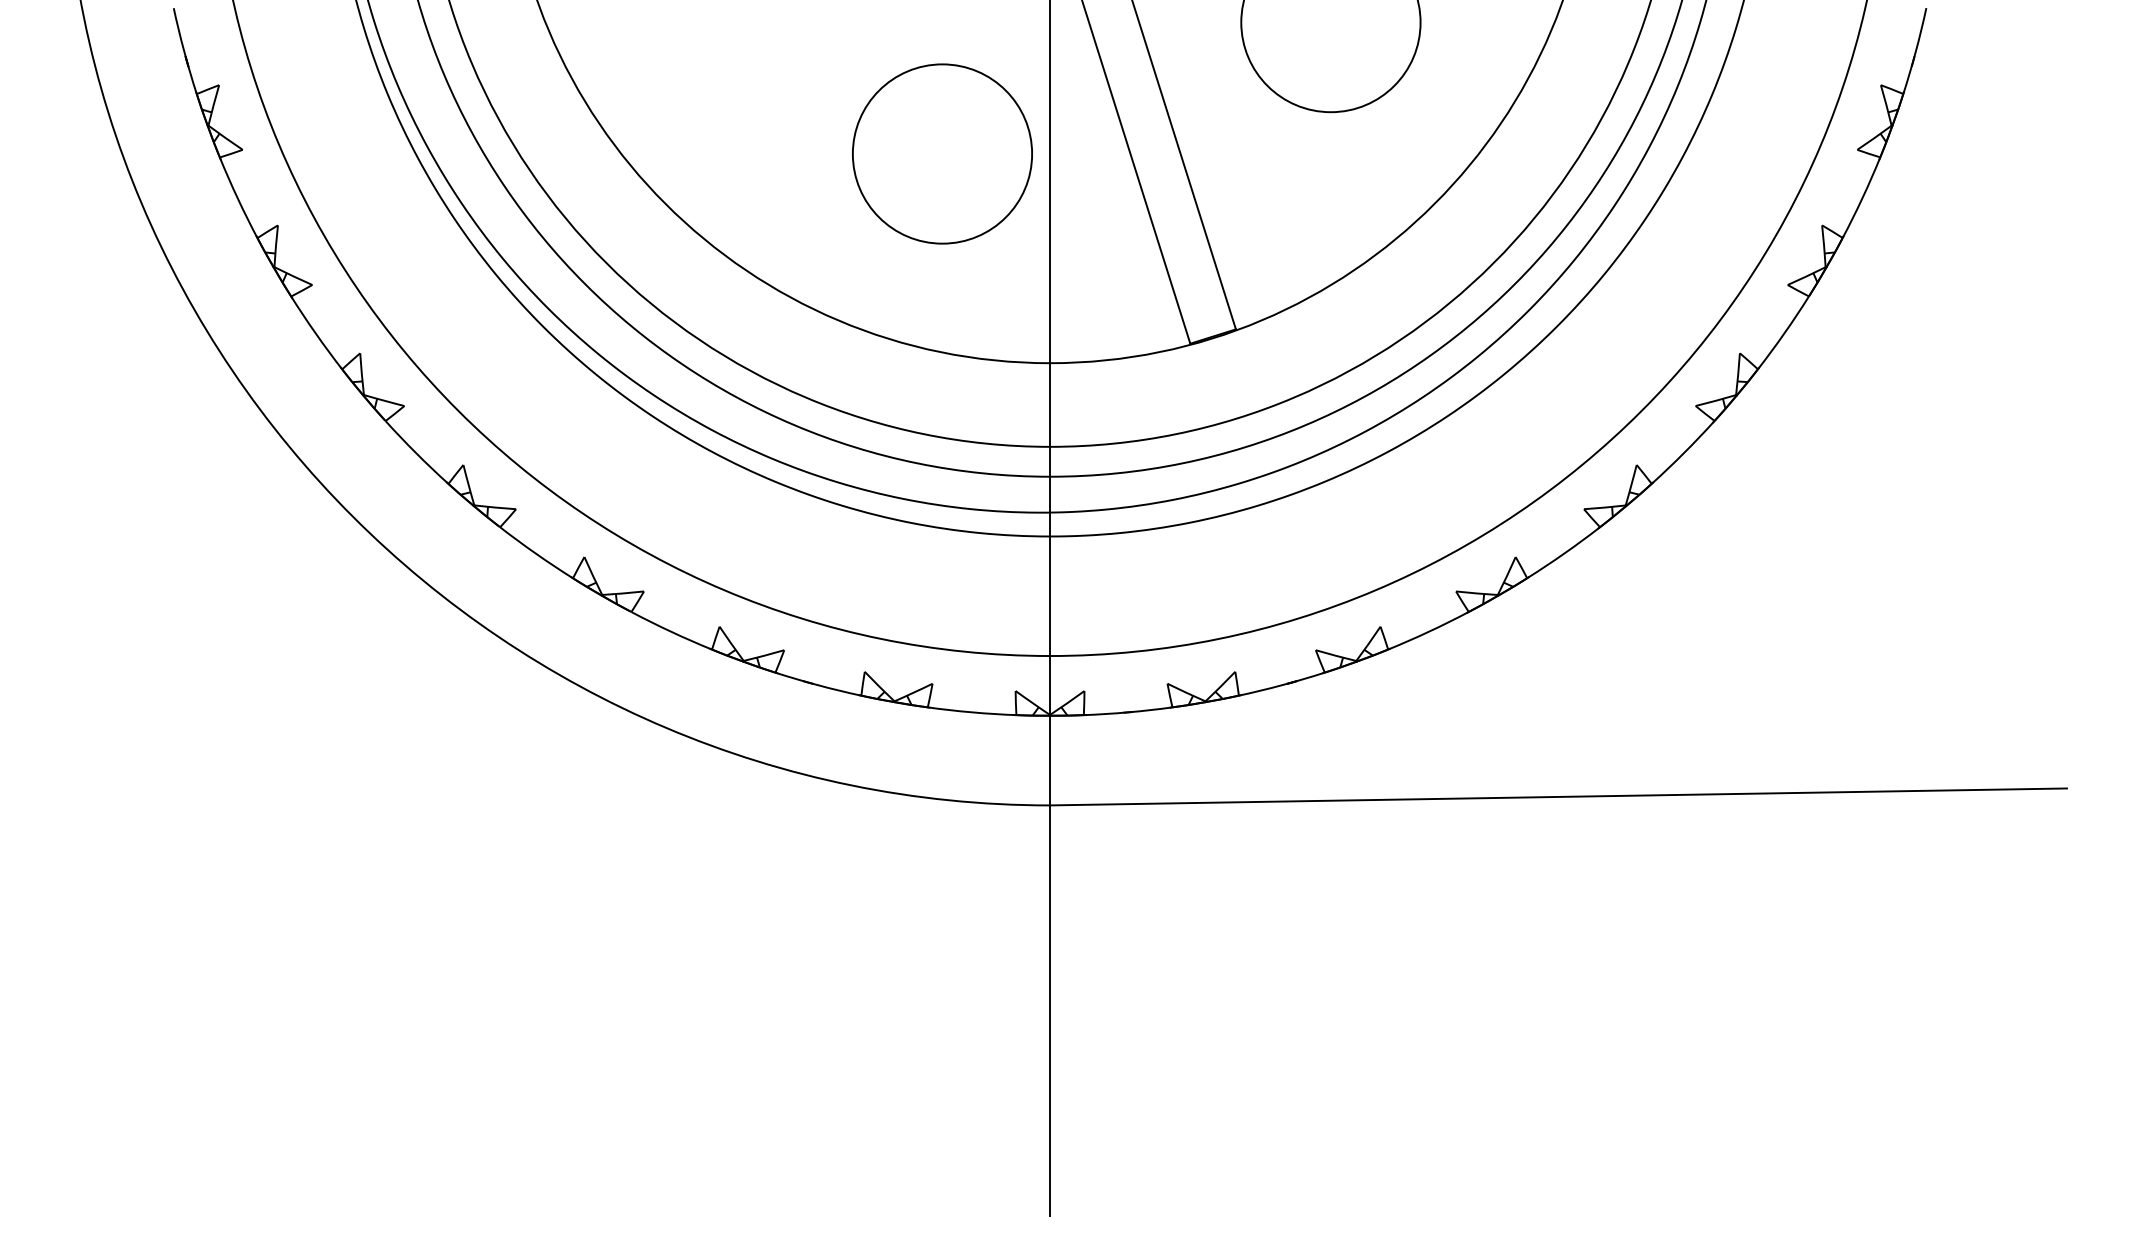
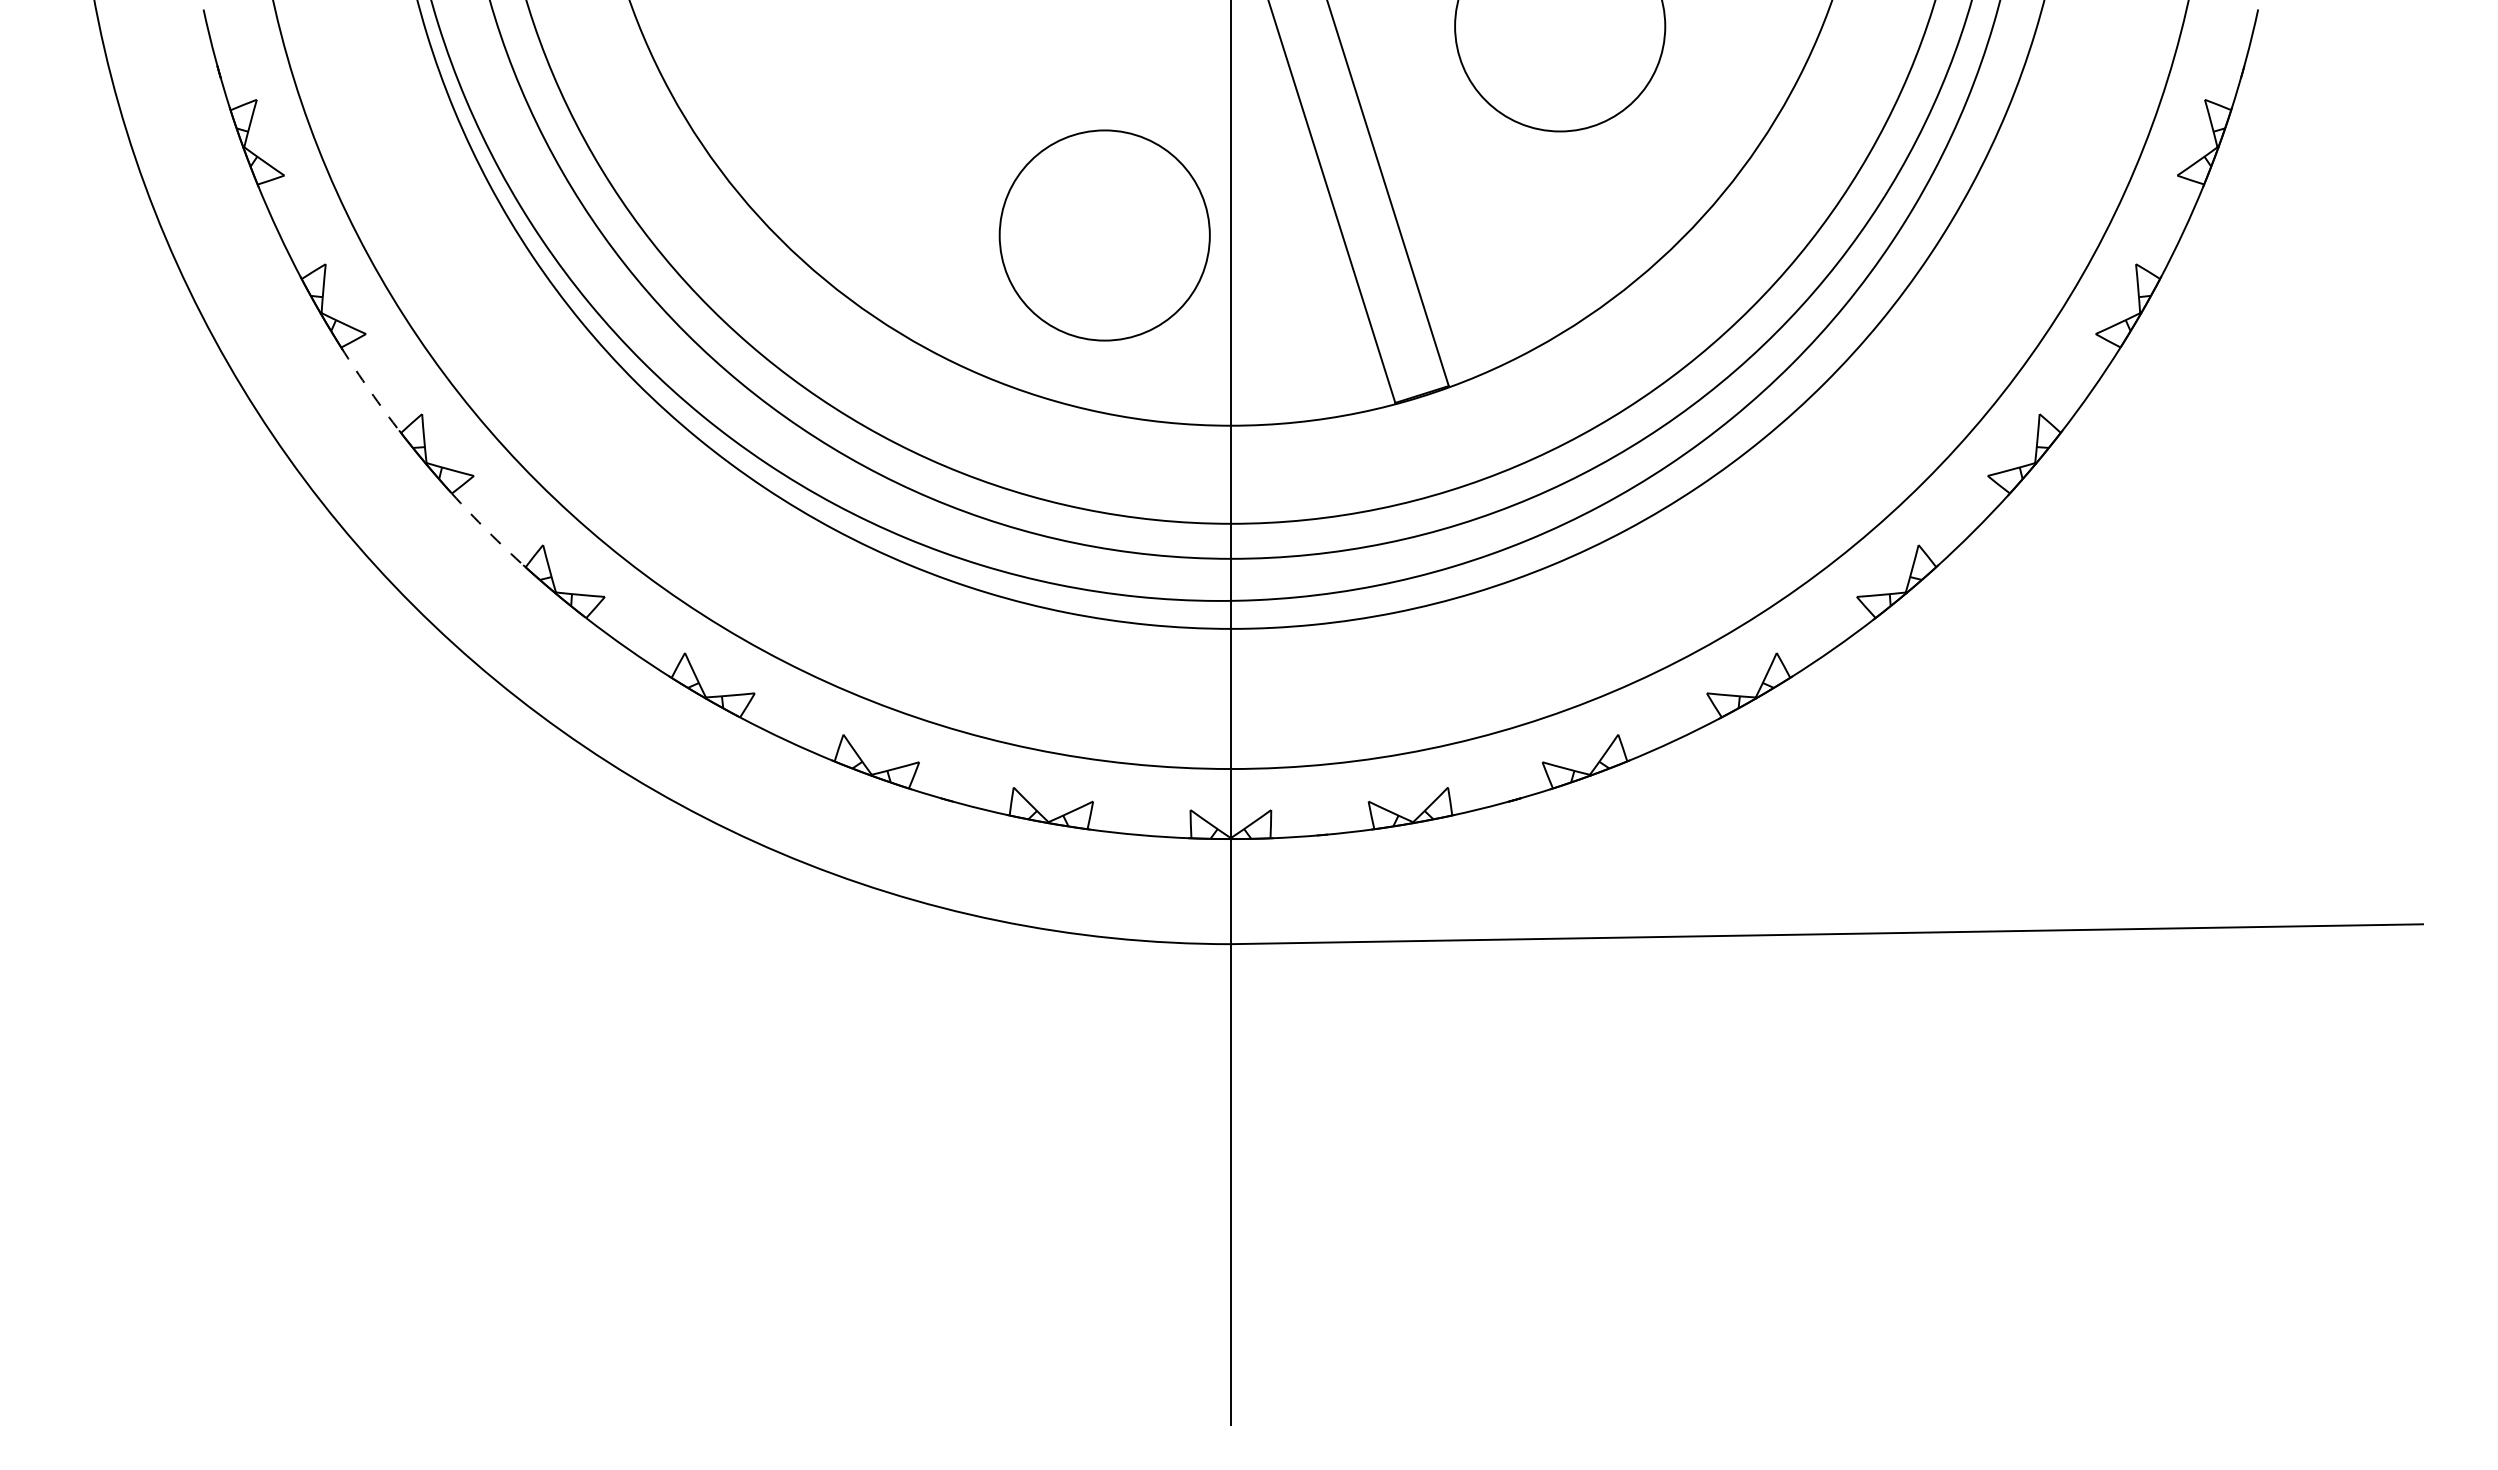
circle: (942, 154) -> (1104, 235), moved
arc: (316, 333) -> (370, 391), solid -> dashed
arc: (415, 453) -> (487, 531), solid -> dashed

